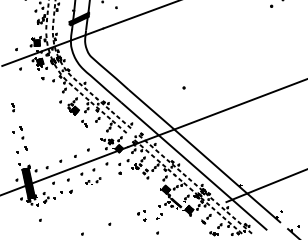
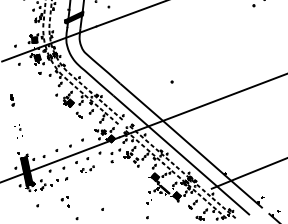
part: (12, 107) -> (11, 100), size x1.6
part: (19, 139) -> (18, 130), size x0.6
part: (141, 215) -> (64, 201), moved

